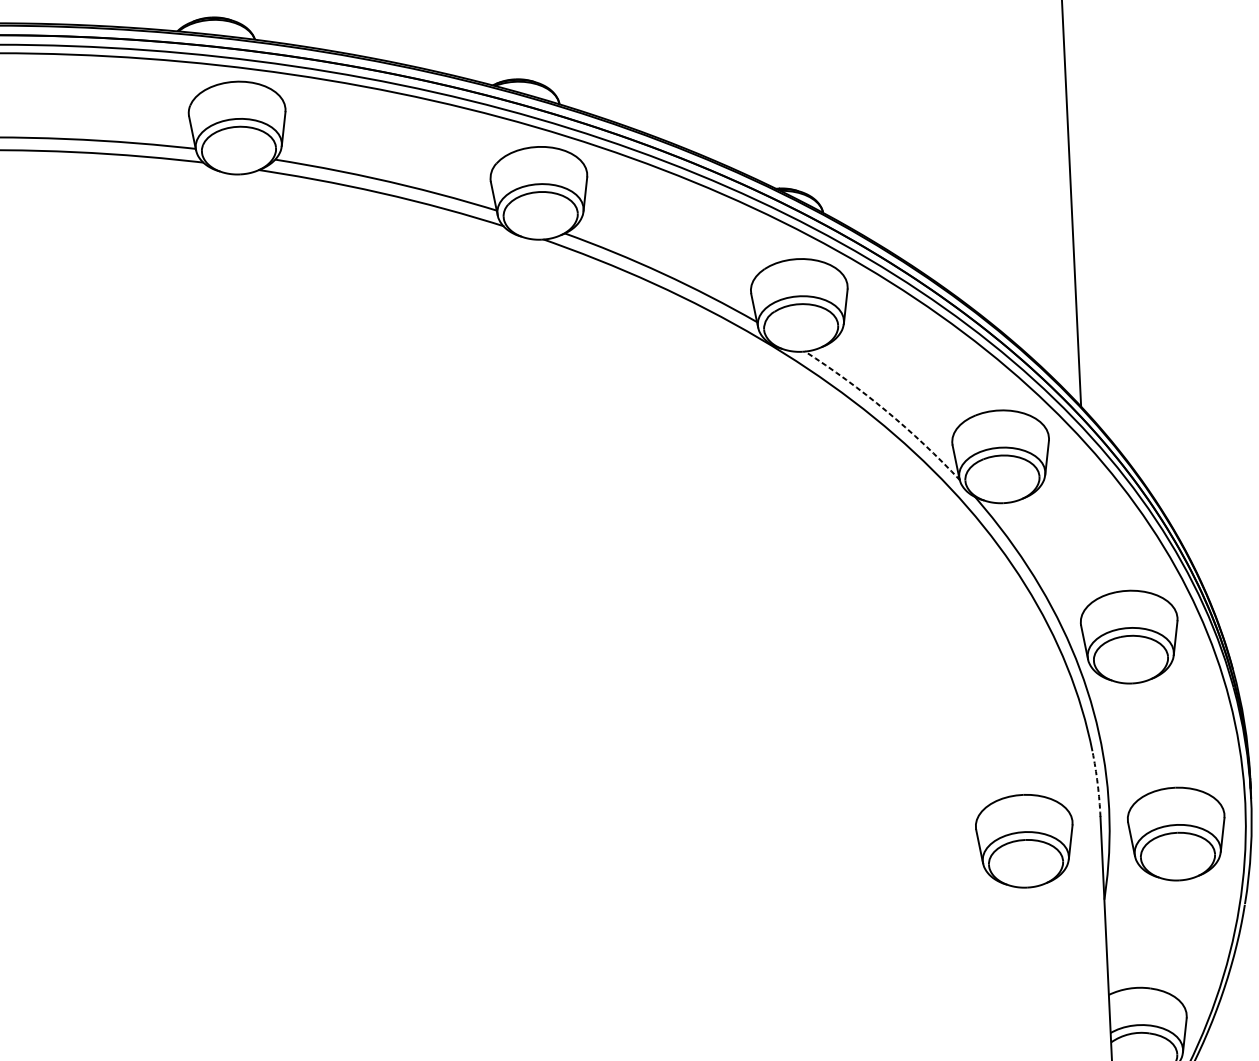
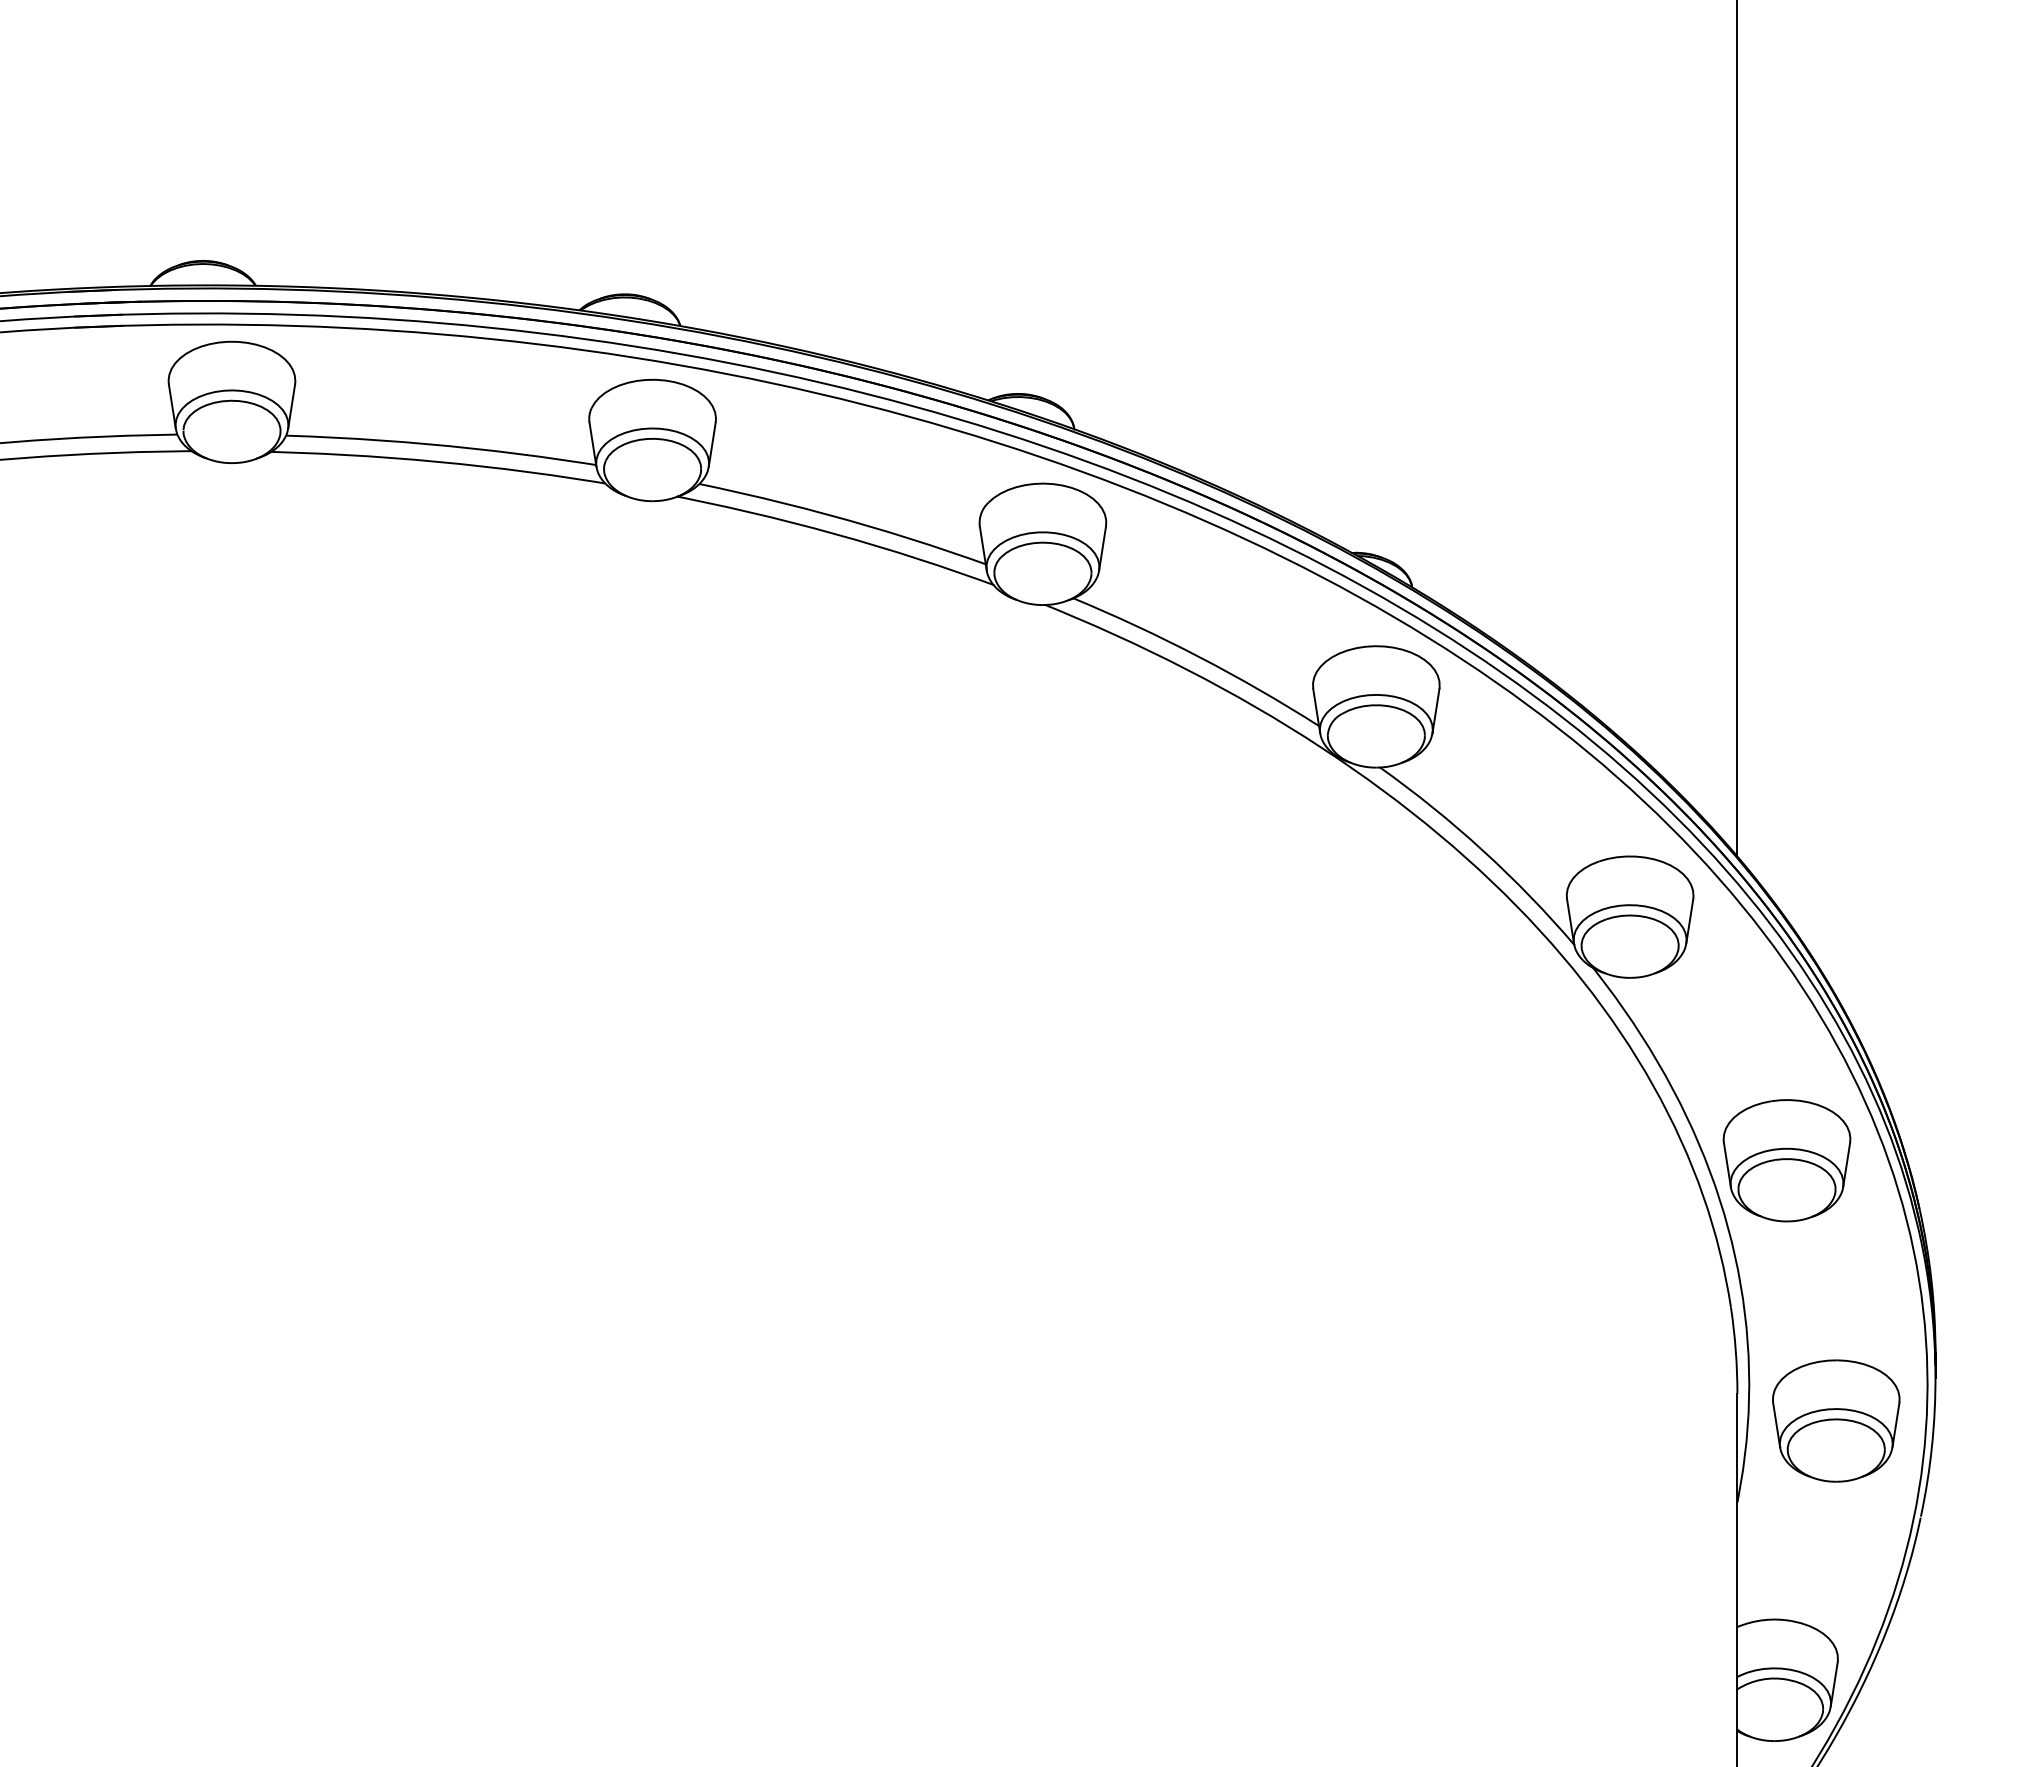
arc: (886, 411) -> (1482, 850), dashed -> solid
arc: (1097, 783) -> (1735, 1350), dashed -> solid
part: (1025, 840) -> (1637, 1420), removed

